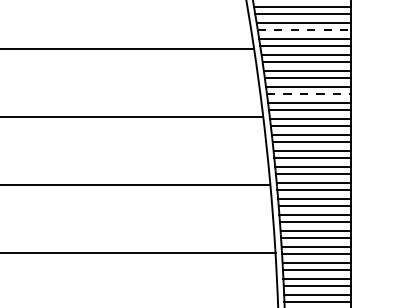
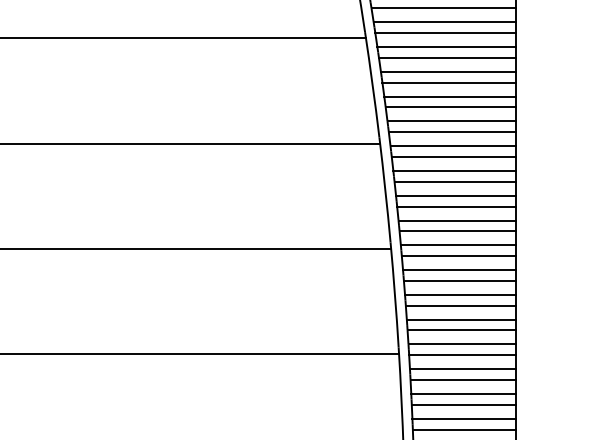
line: (304, 29) -> (443, 8), dashed -> solid
line: (309, 93) -> (451, 107), dashed -> solid

